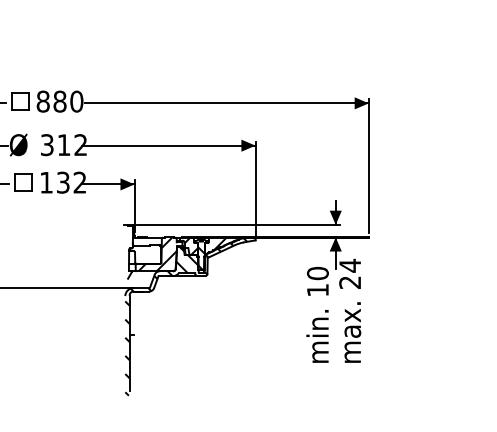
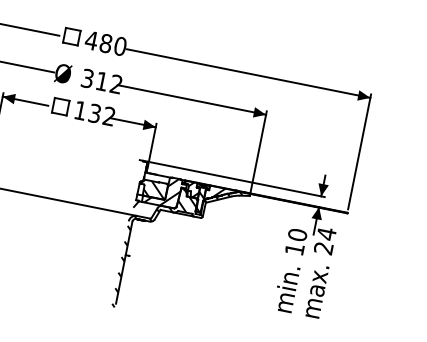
text: (43, 101) -> (91, 40), 880 -> 480
hatch: (148, 254) -> (155, 189), added

